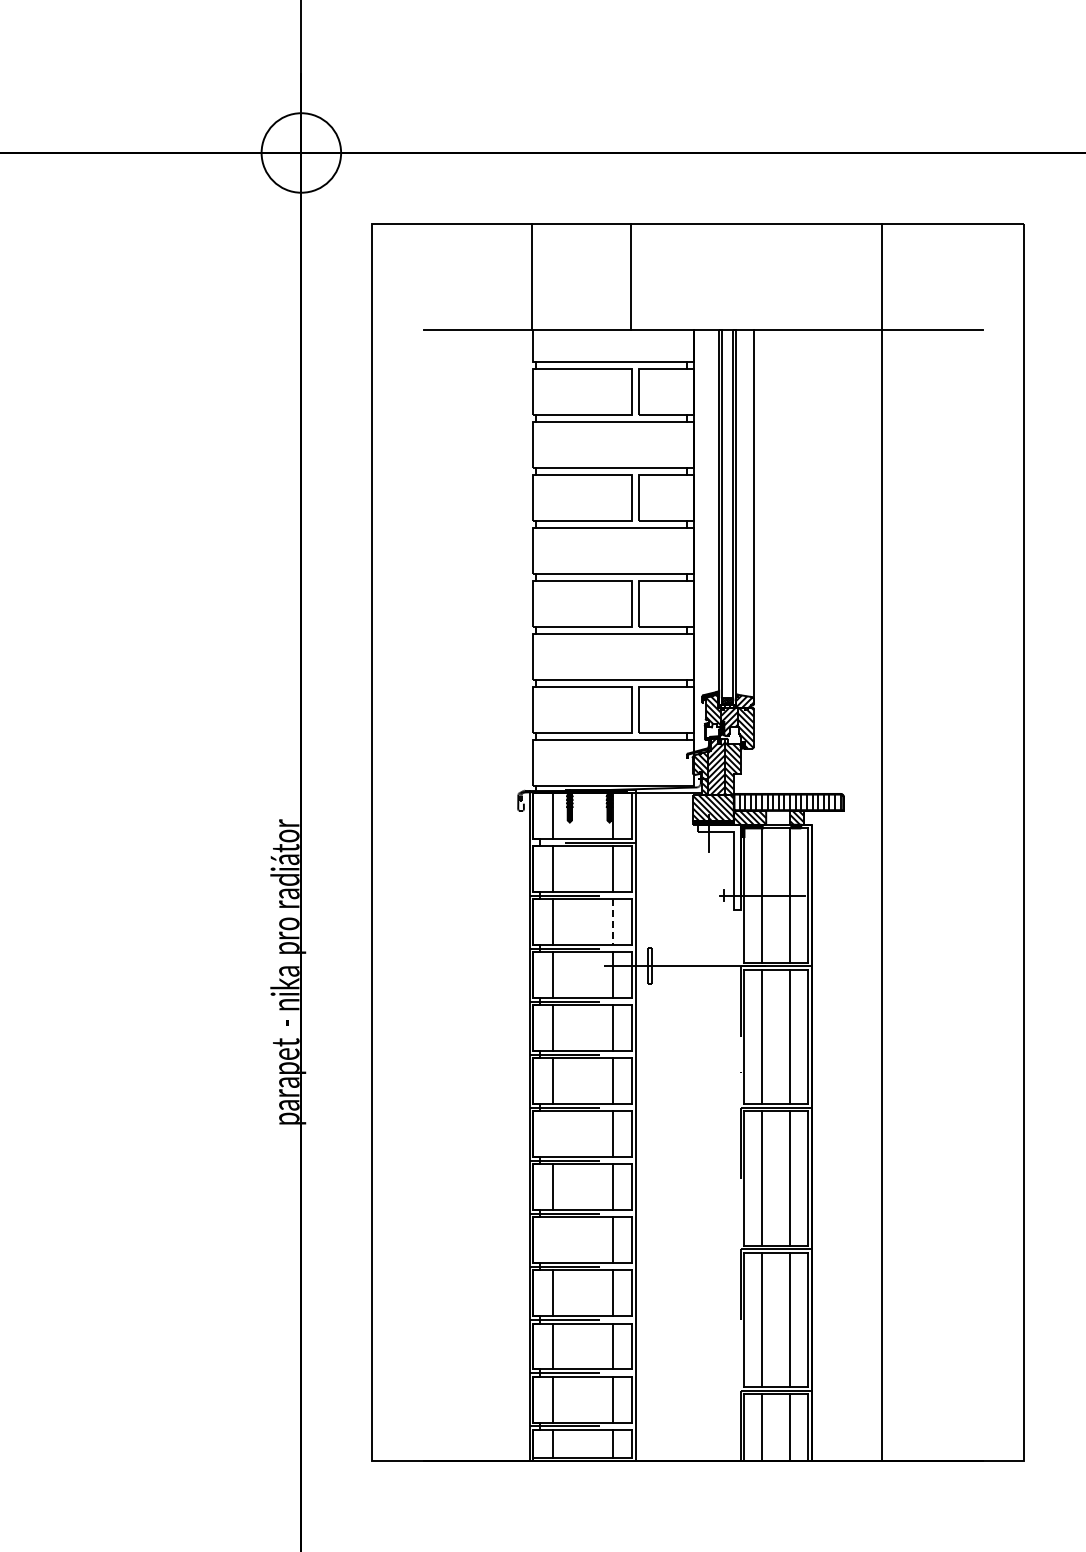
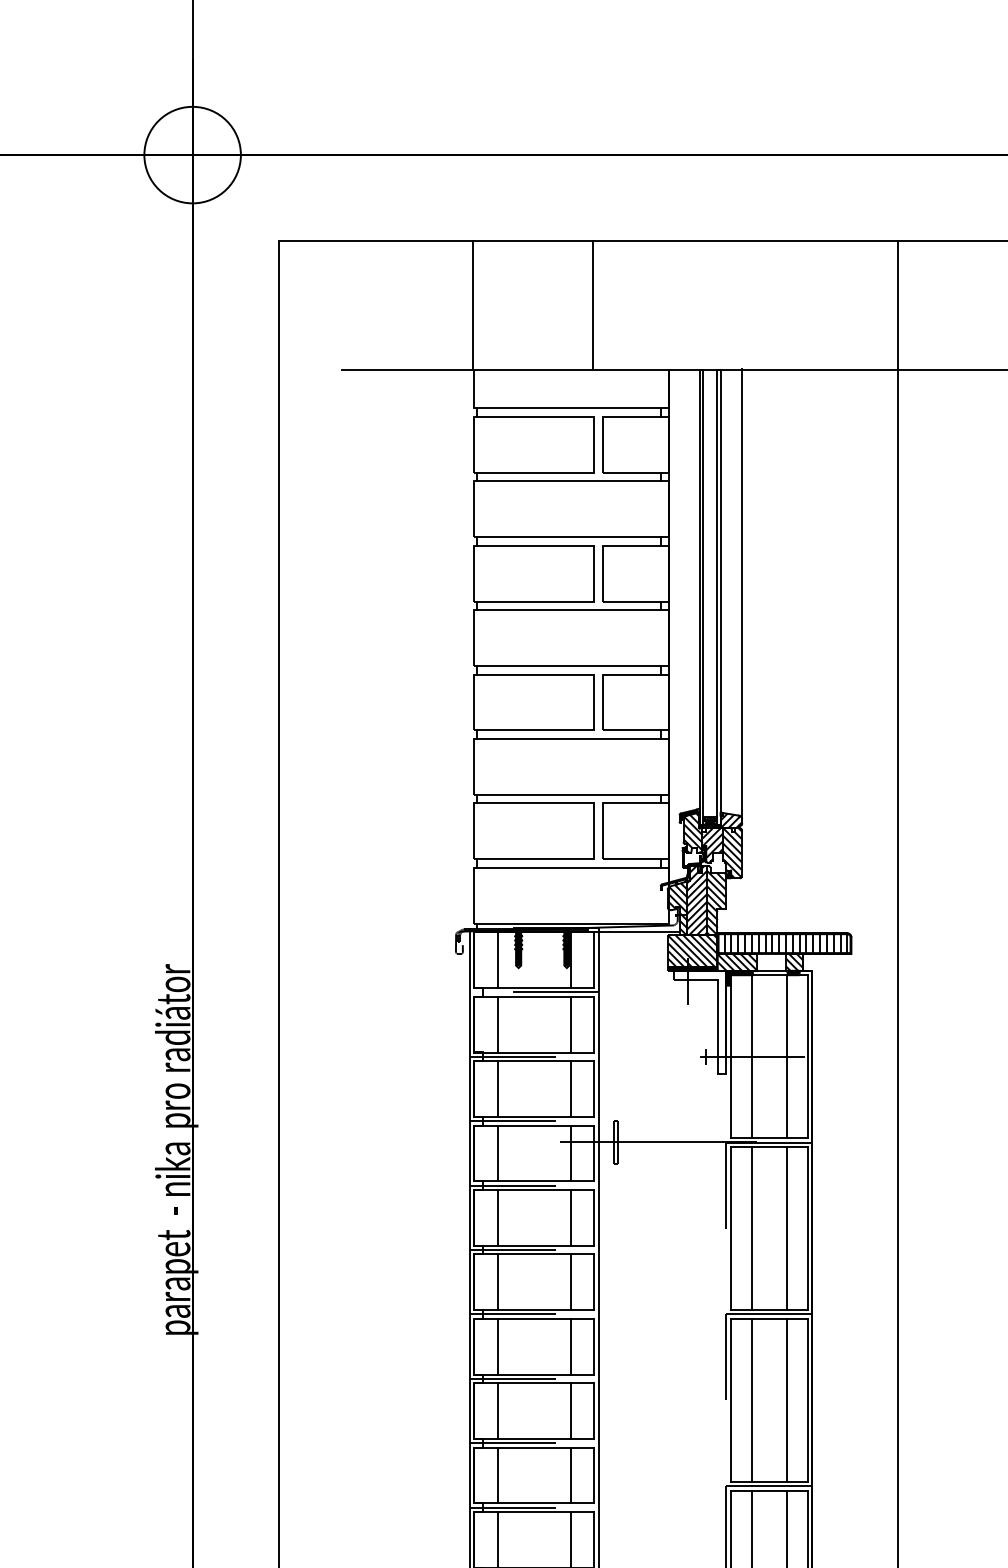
line: (612, 922) -> (570, 1089), dashed -> solid
line: (553, 1134) -> (498, 1346), added
line: (553, 1240) -> (498, 1475), added

